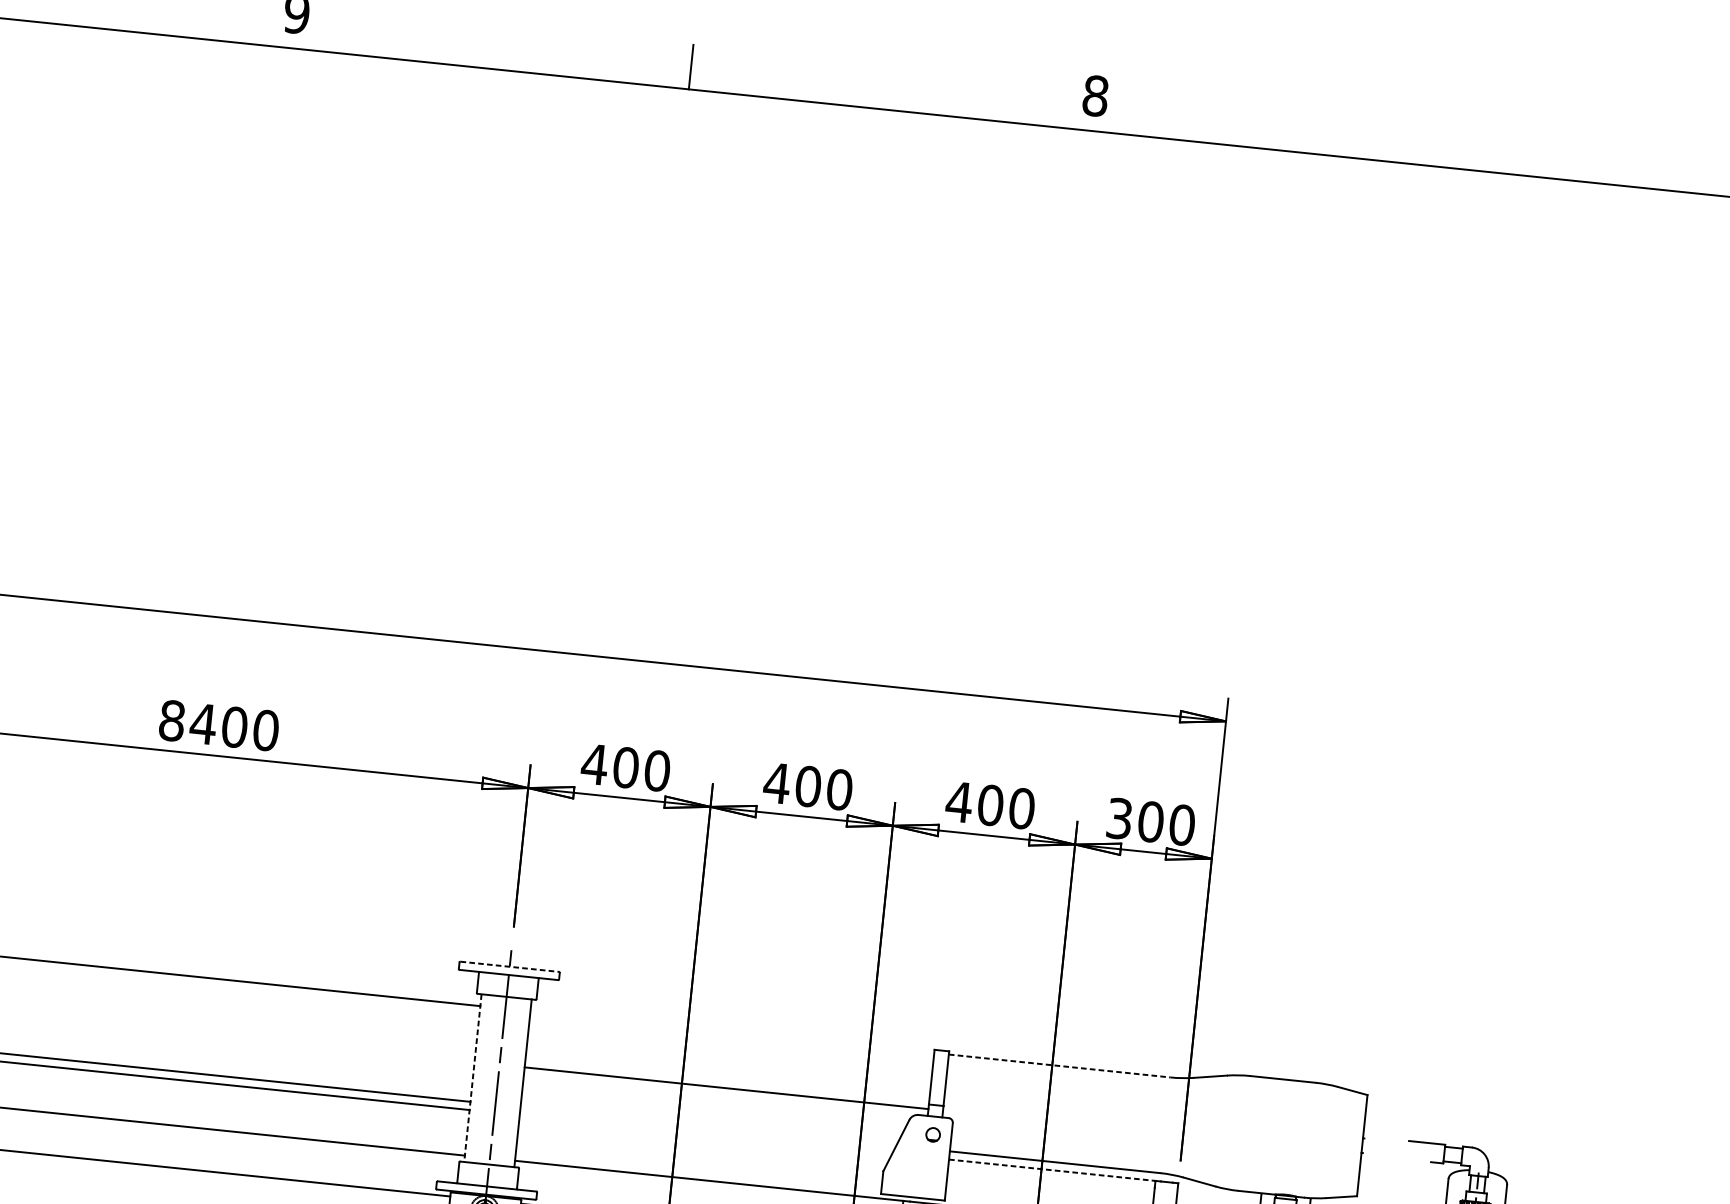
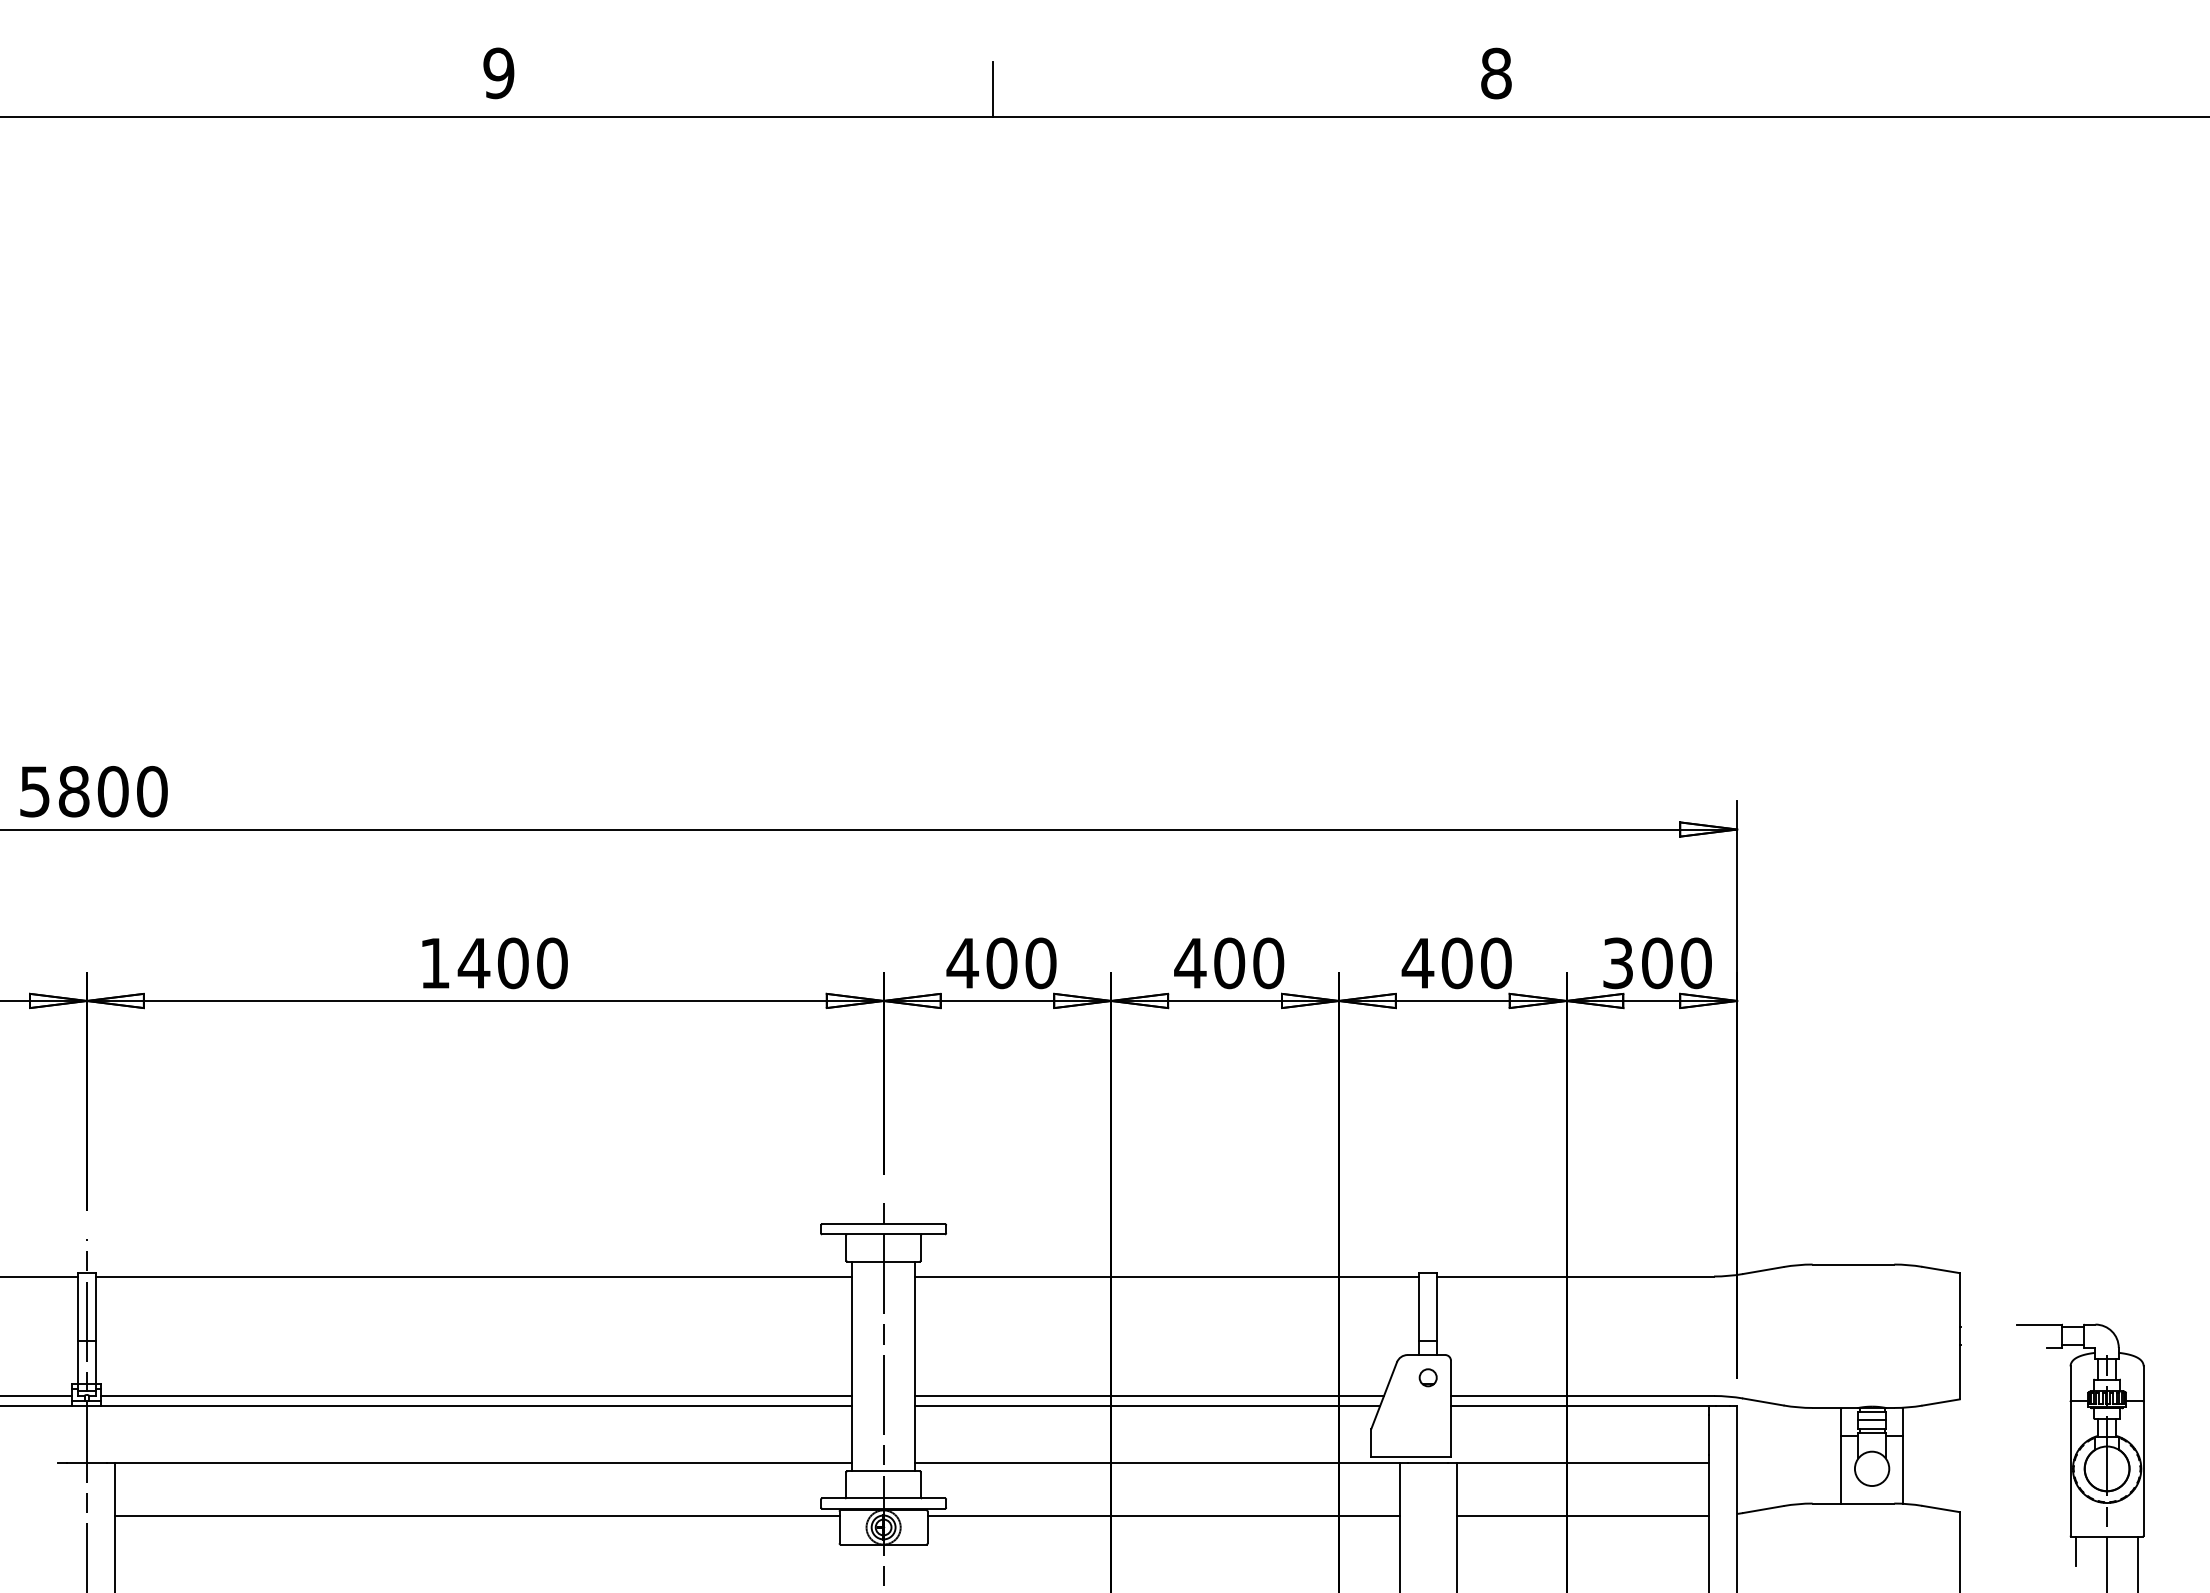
text: (171, 720) -> (434, 963), 8400 -> 1400
line: (510, 967) -> (884, 1224), dashed -> solid
line: (1060, 1066) -> (1576, 1276), dashed -> solid
line: (473, 1078) -> (852, 1366), dashed -> solid
line: (726, 1088) -> (1166, 1276), moved
line: (708, 1126) -> (1149, 1396), added
line: (705, 1134) -> (1147, 1406), added
line: (1051, 1170) -> (1579, 1406), dashed -> solid

